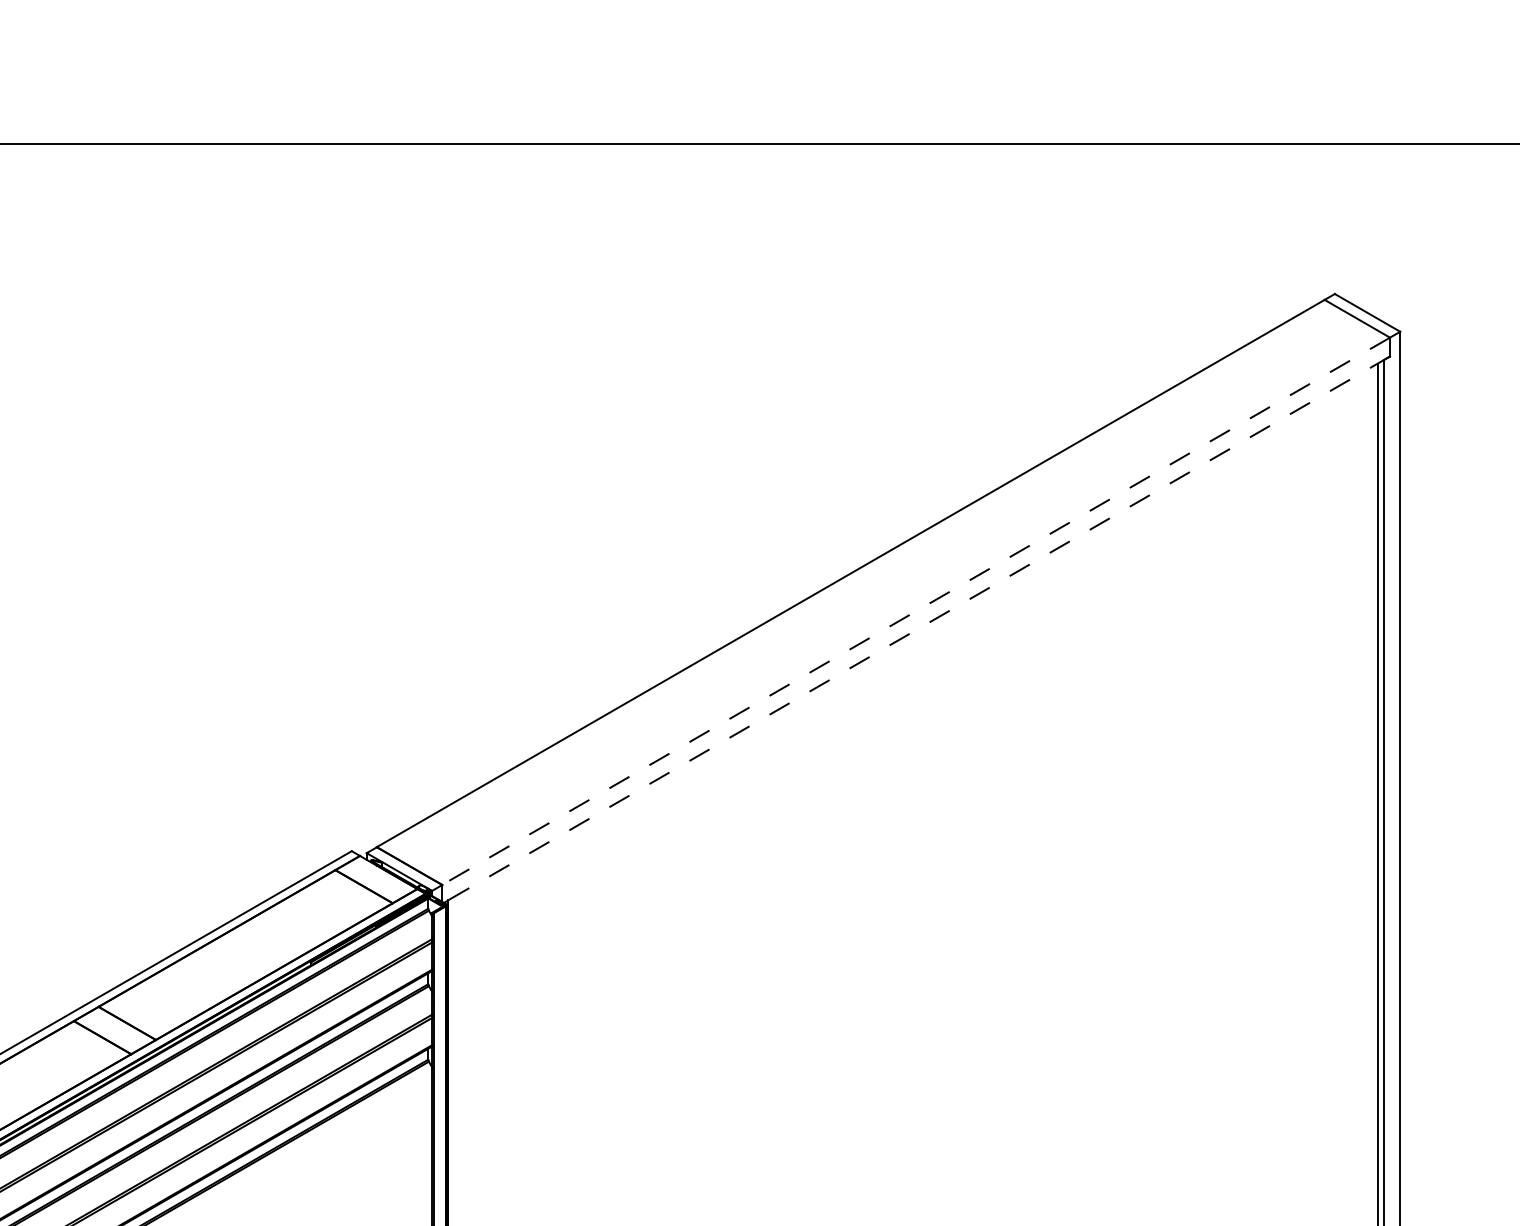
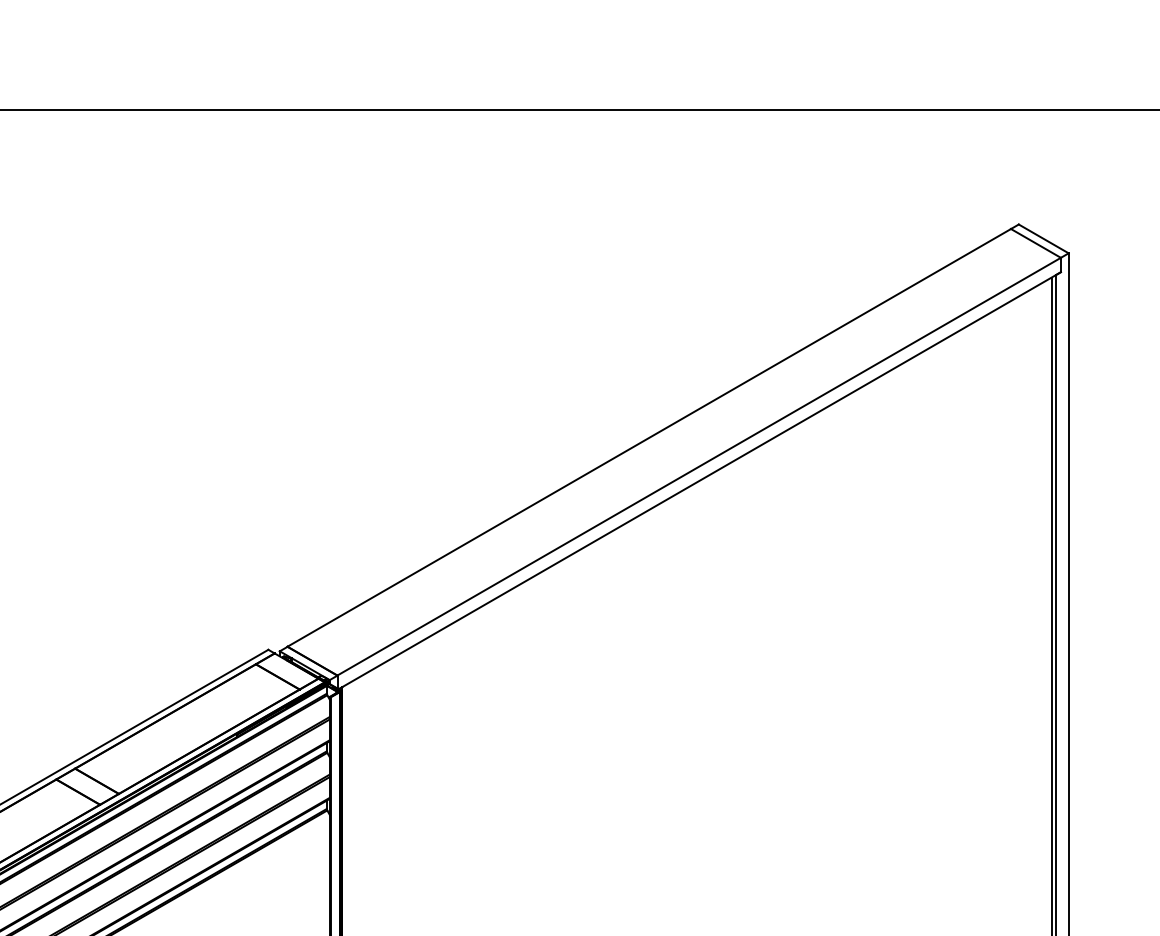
line: (916, 611) -> (699, 466), dashed -> solid
line: (916, 629) -> (699, 480), dashed -> solid

